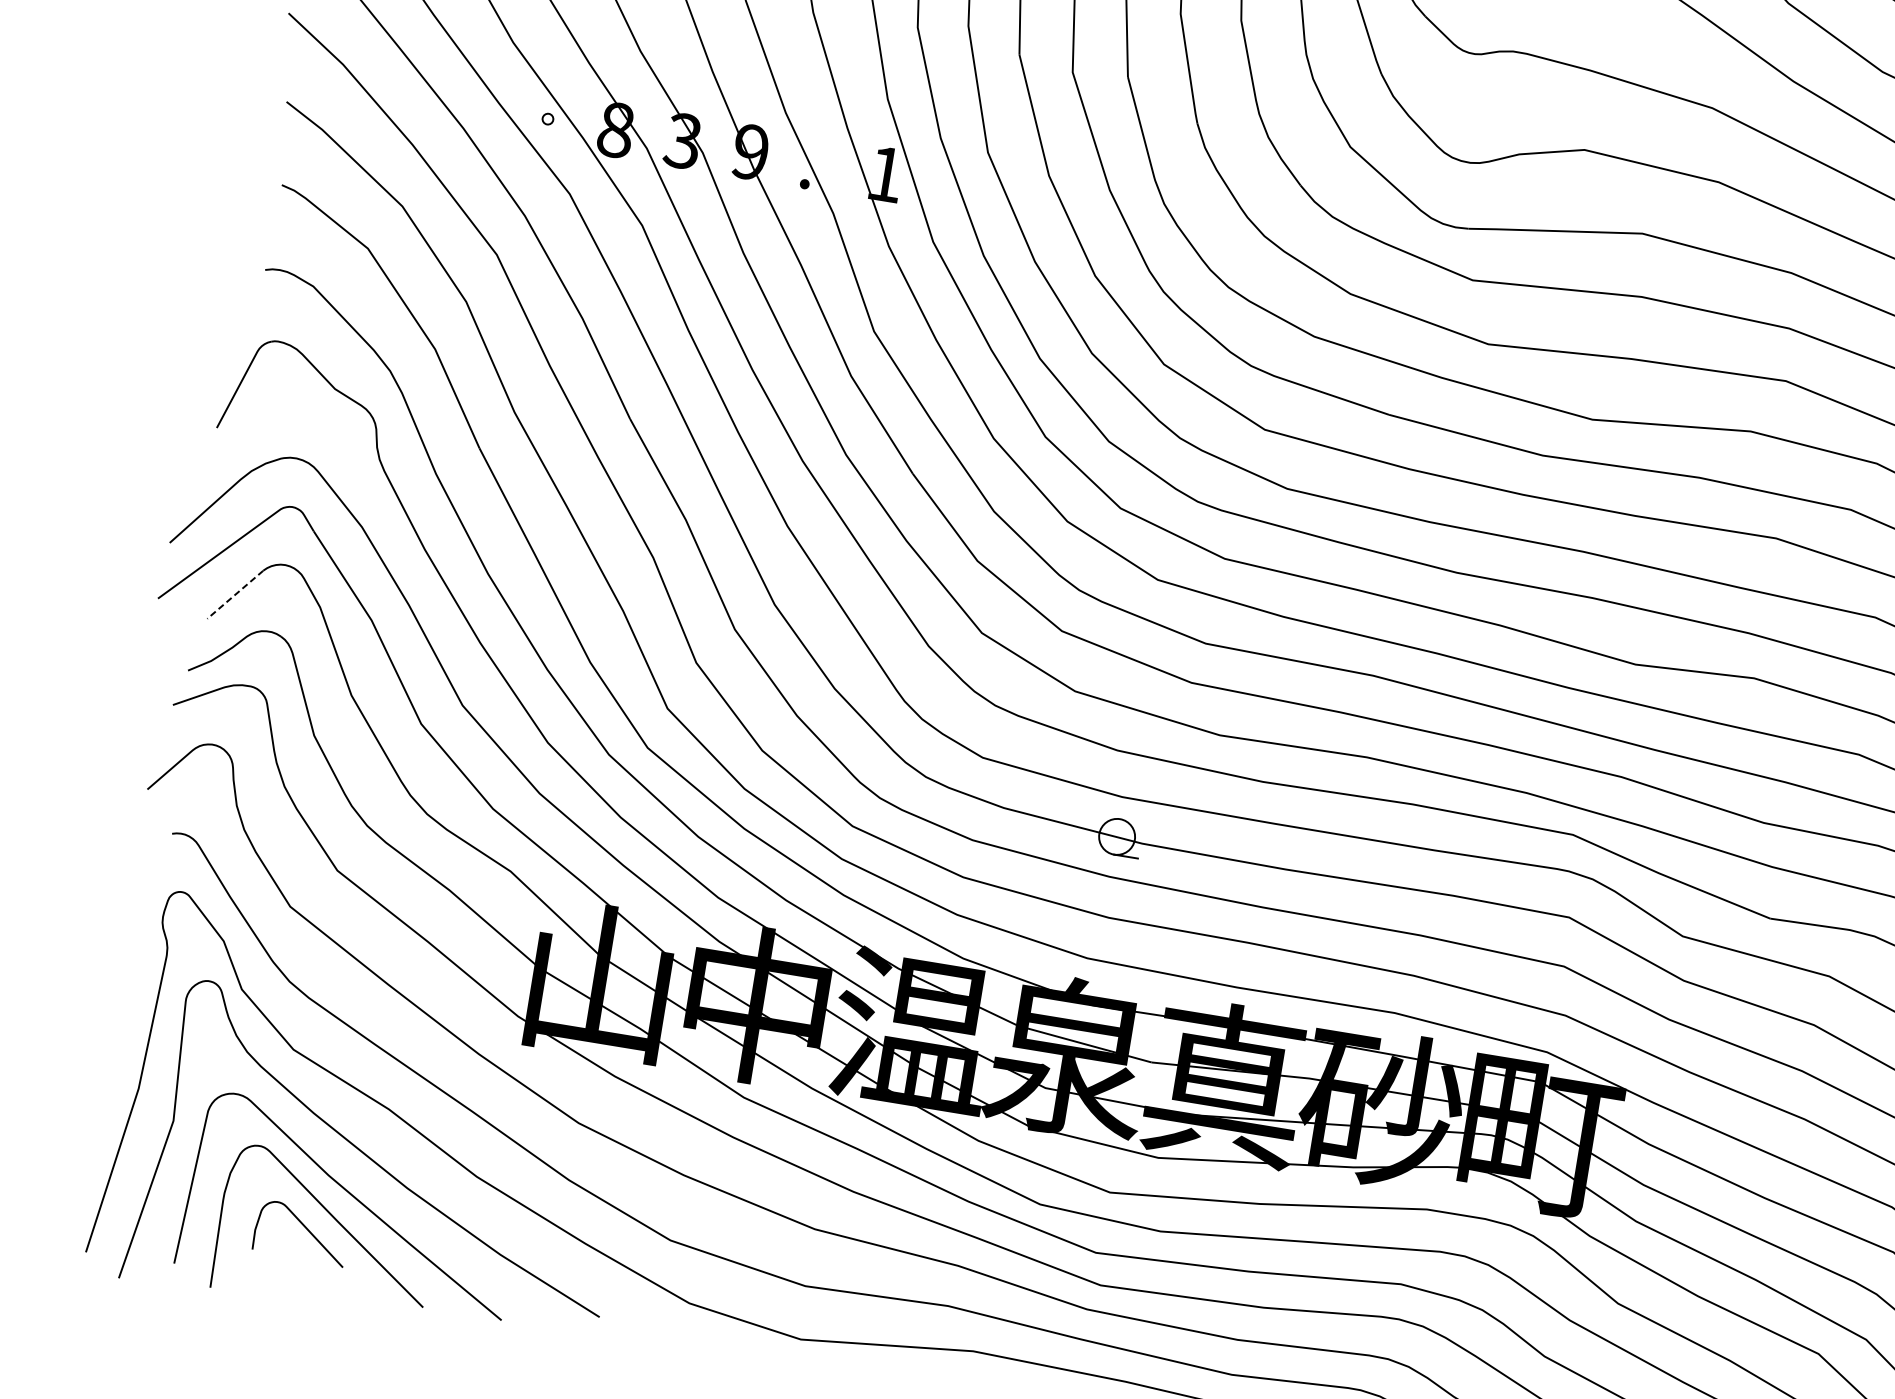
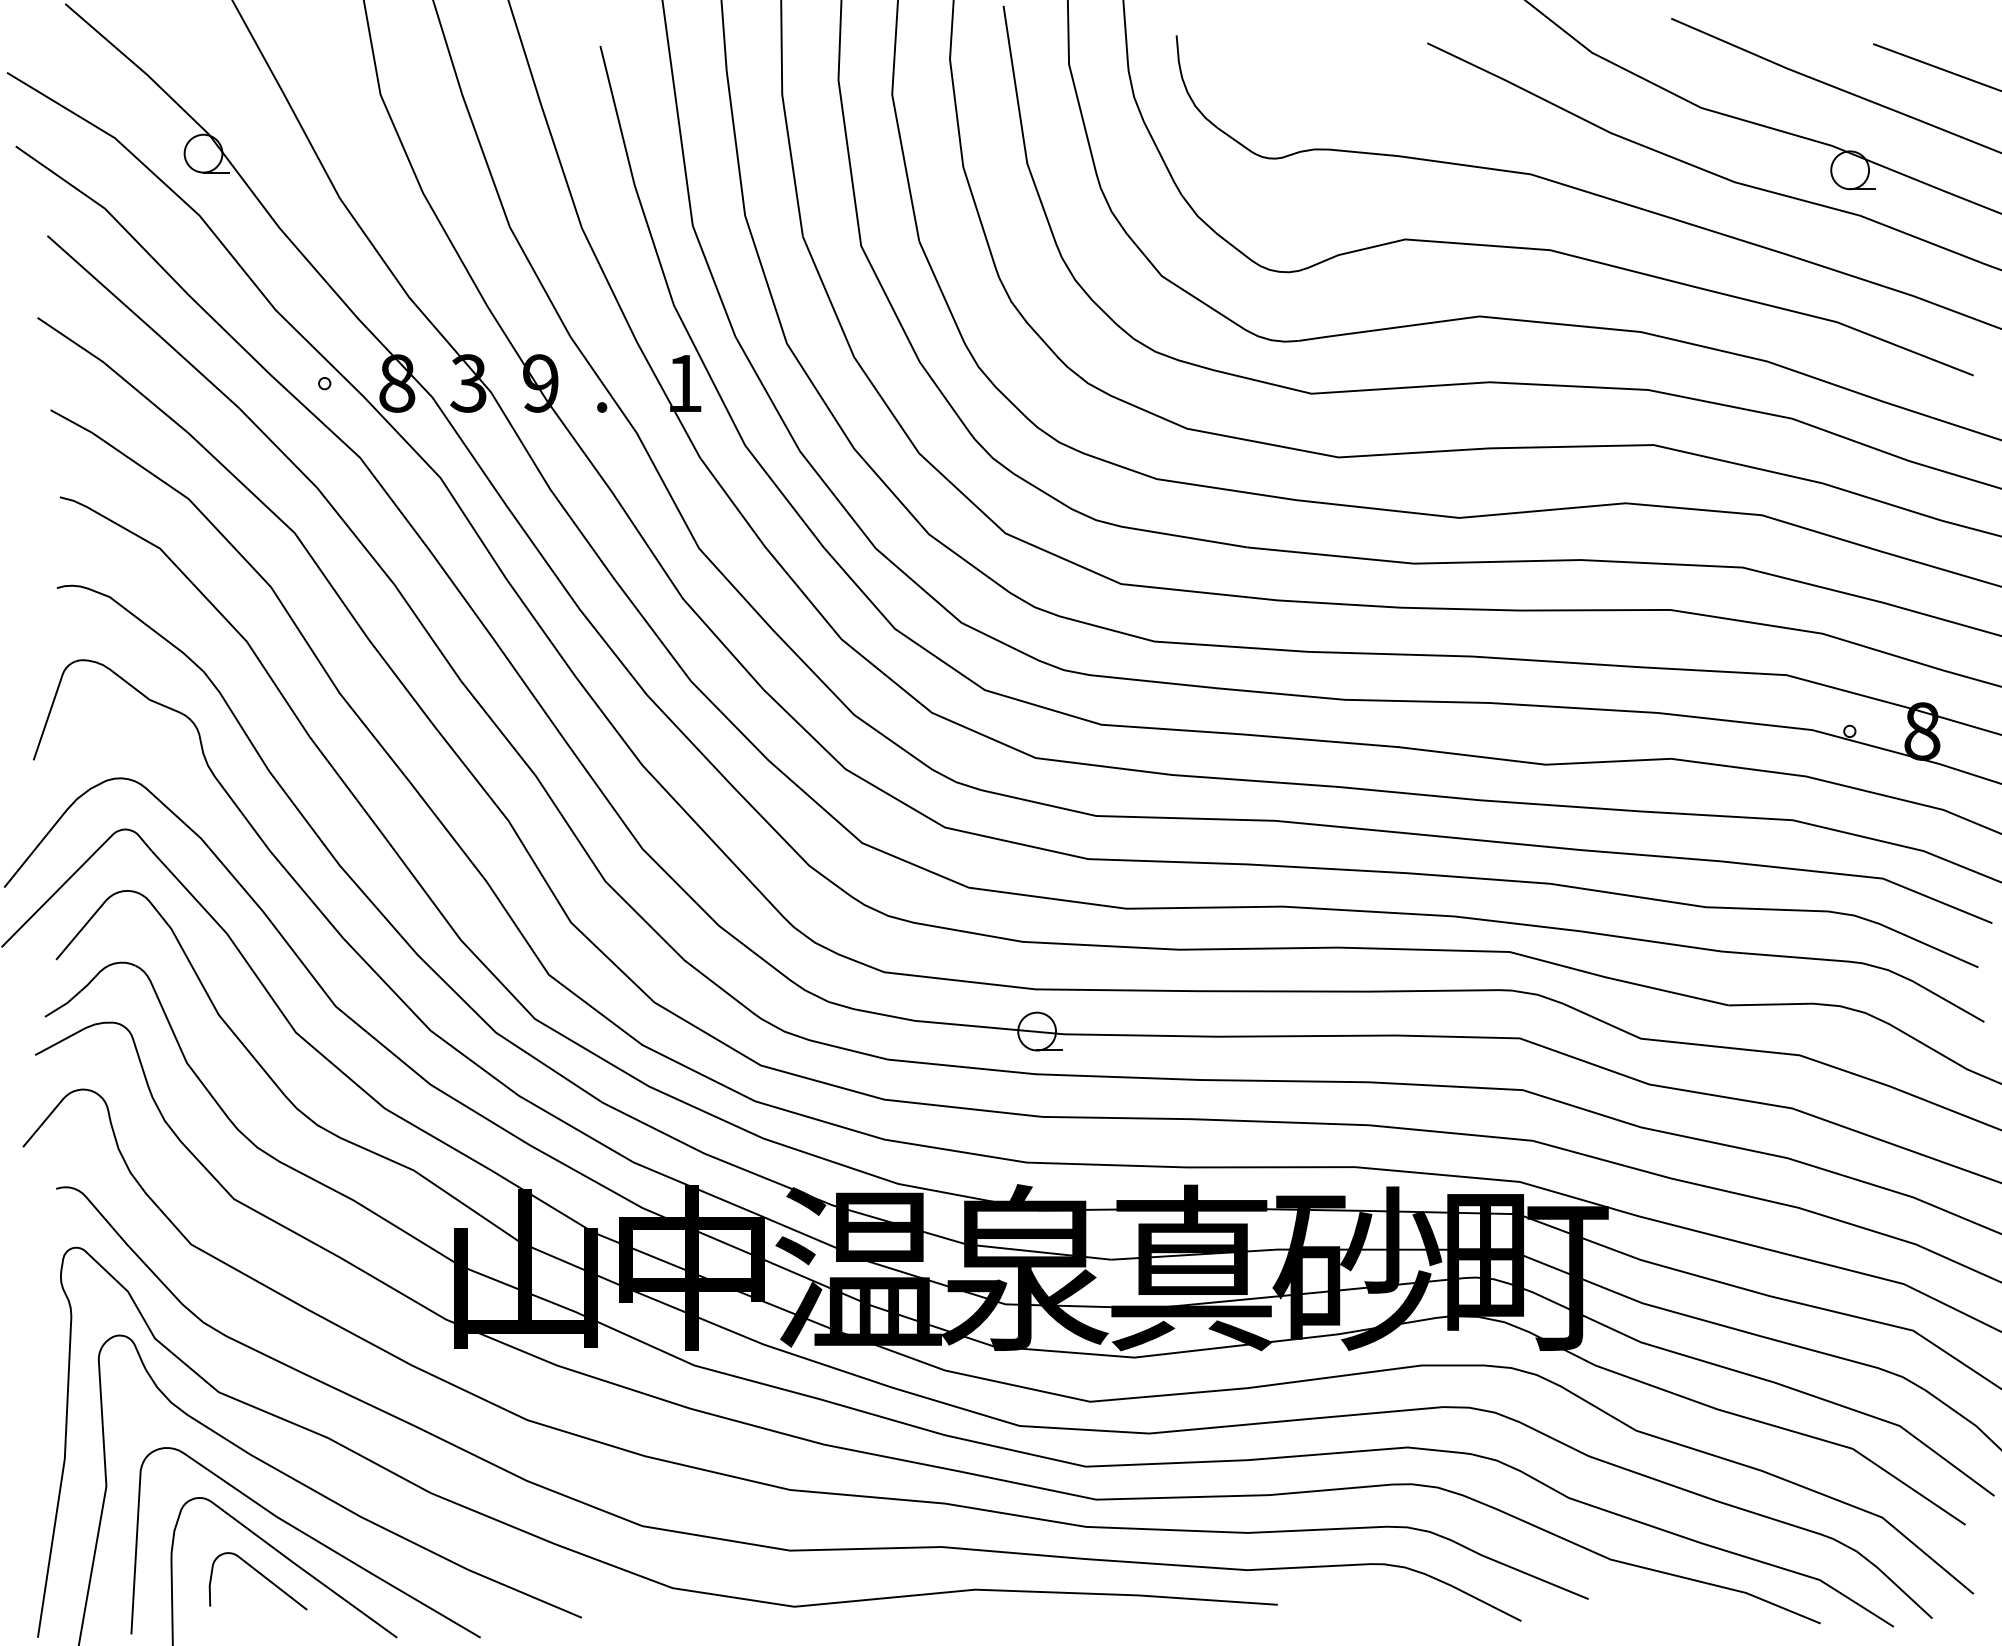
line: (235, 595) -> (81, 930), dashed -> solid

